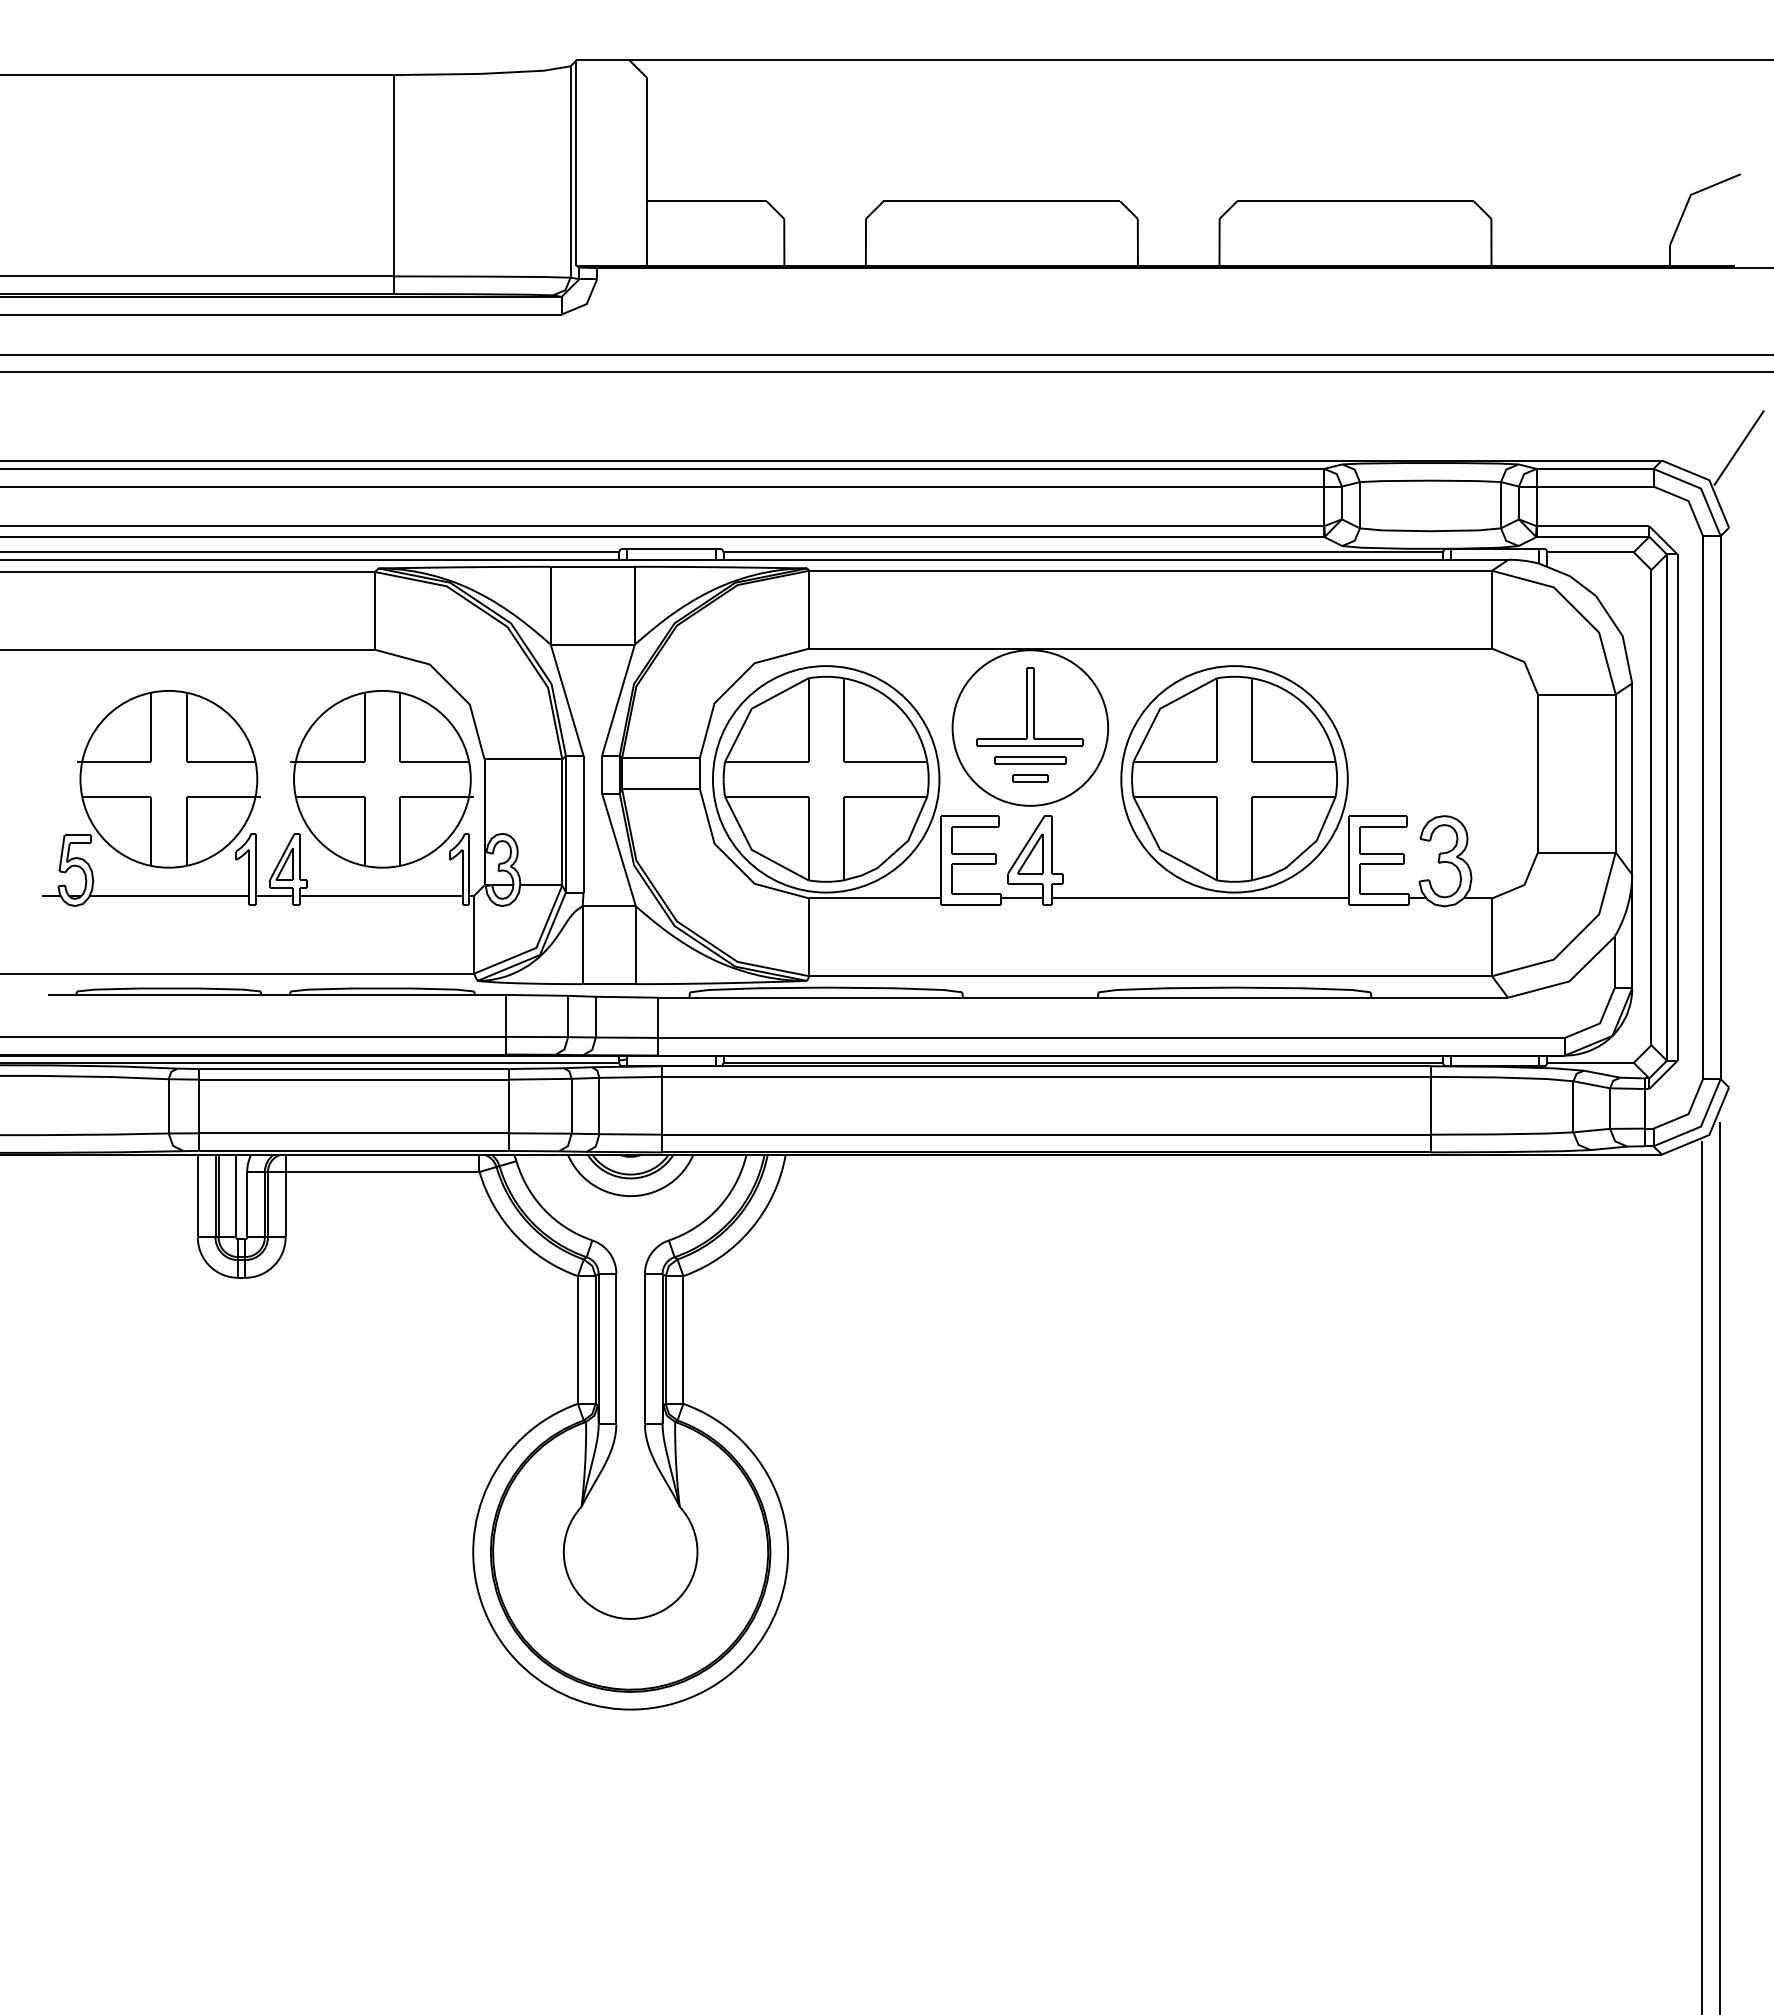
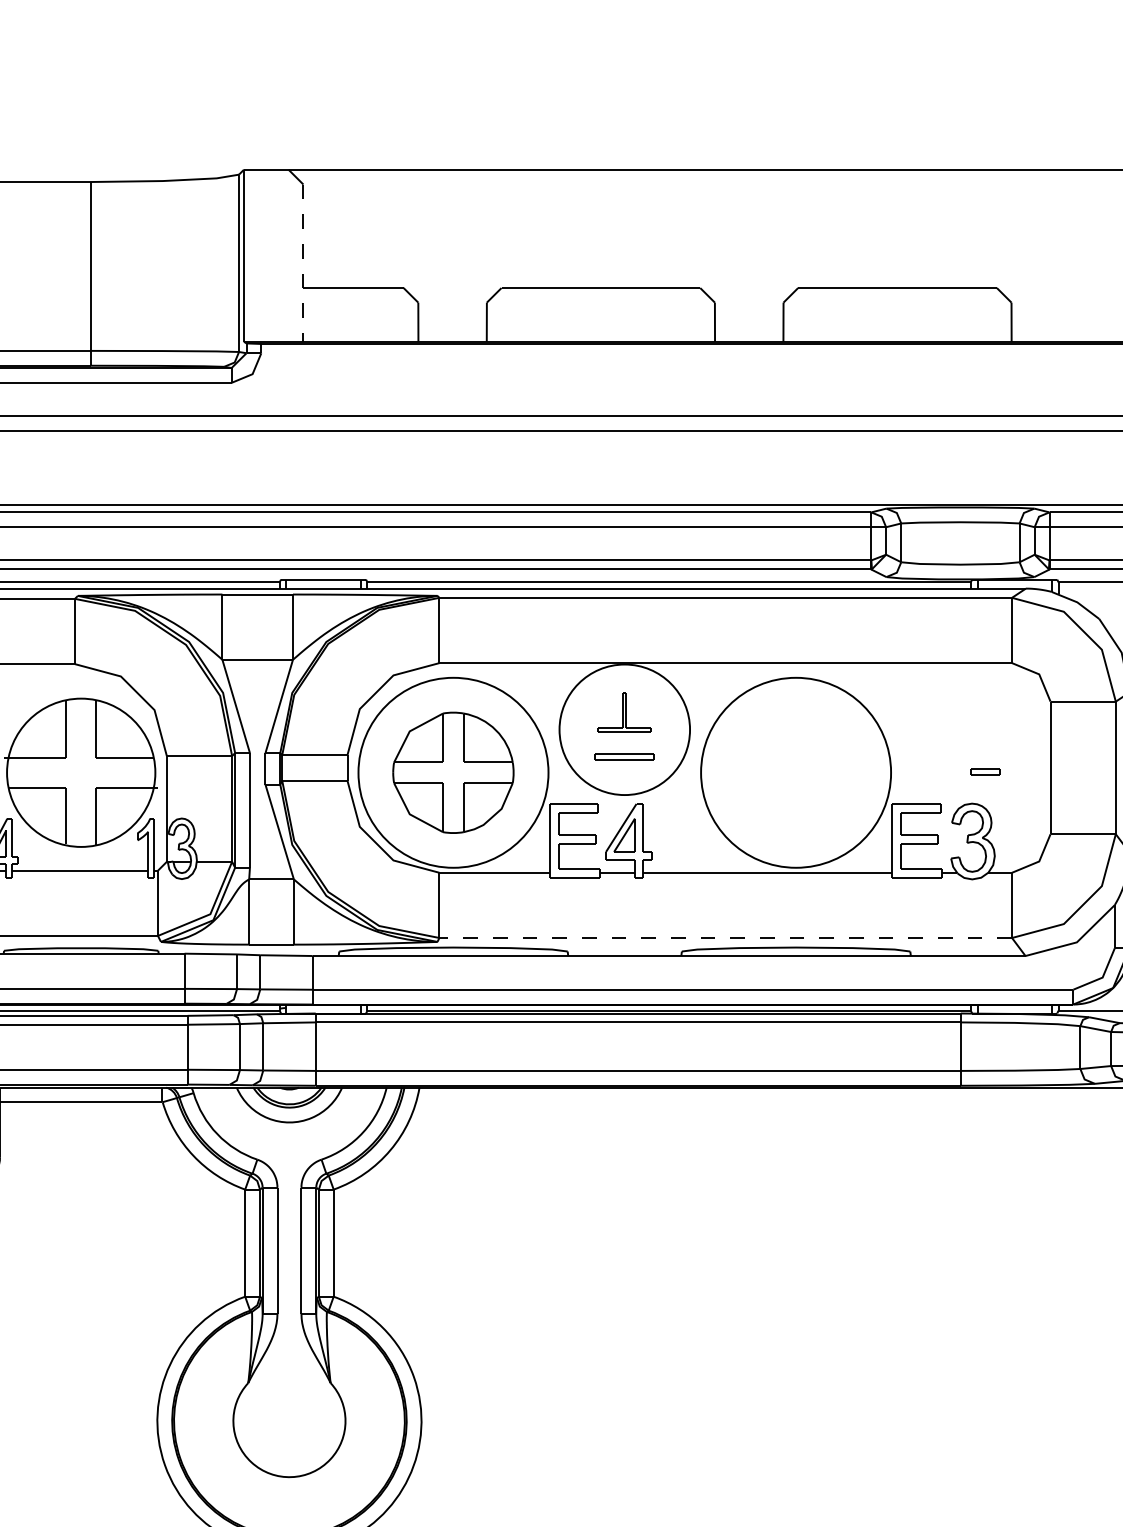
line: (647, 171) -> (303, 262), solid -> dashed
part: (1029, 706) -> (624, 711), size x0.6
part: (1030, 778) -> (985, 772), moved
part: (825, 779) -> (452, 772), size x0.7
part: (1234, 779) -> (796, 772), removed
line: (1150, 976) -> (725, 938), solid -> dashed

